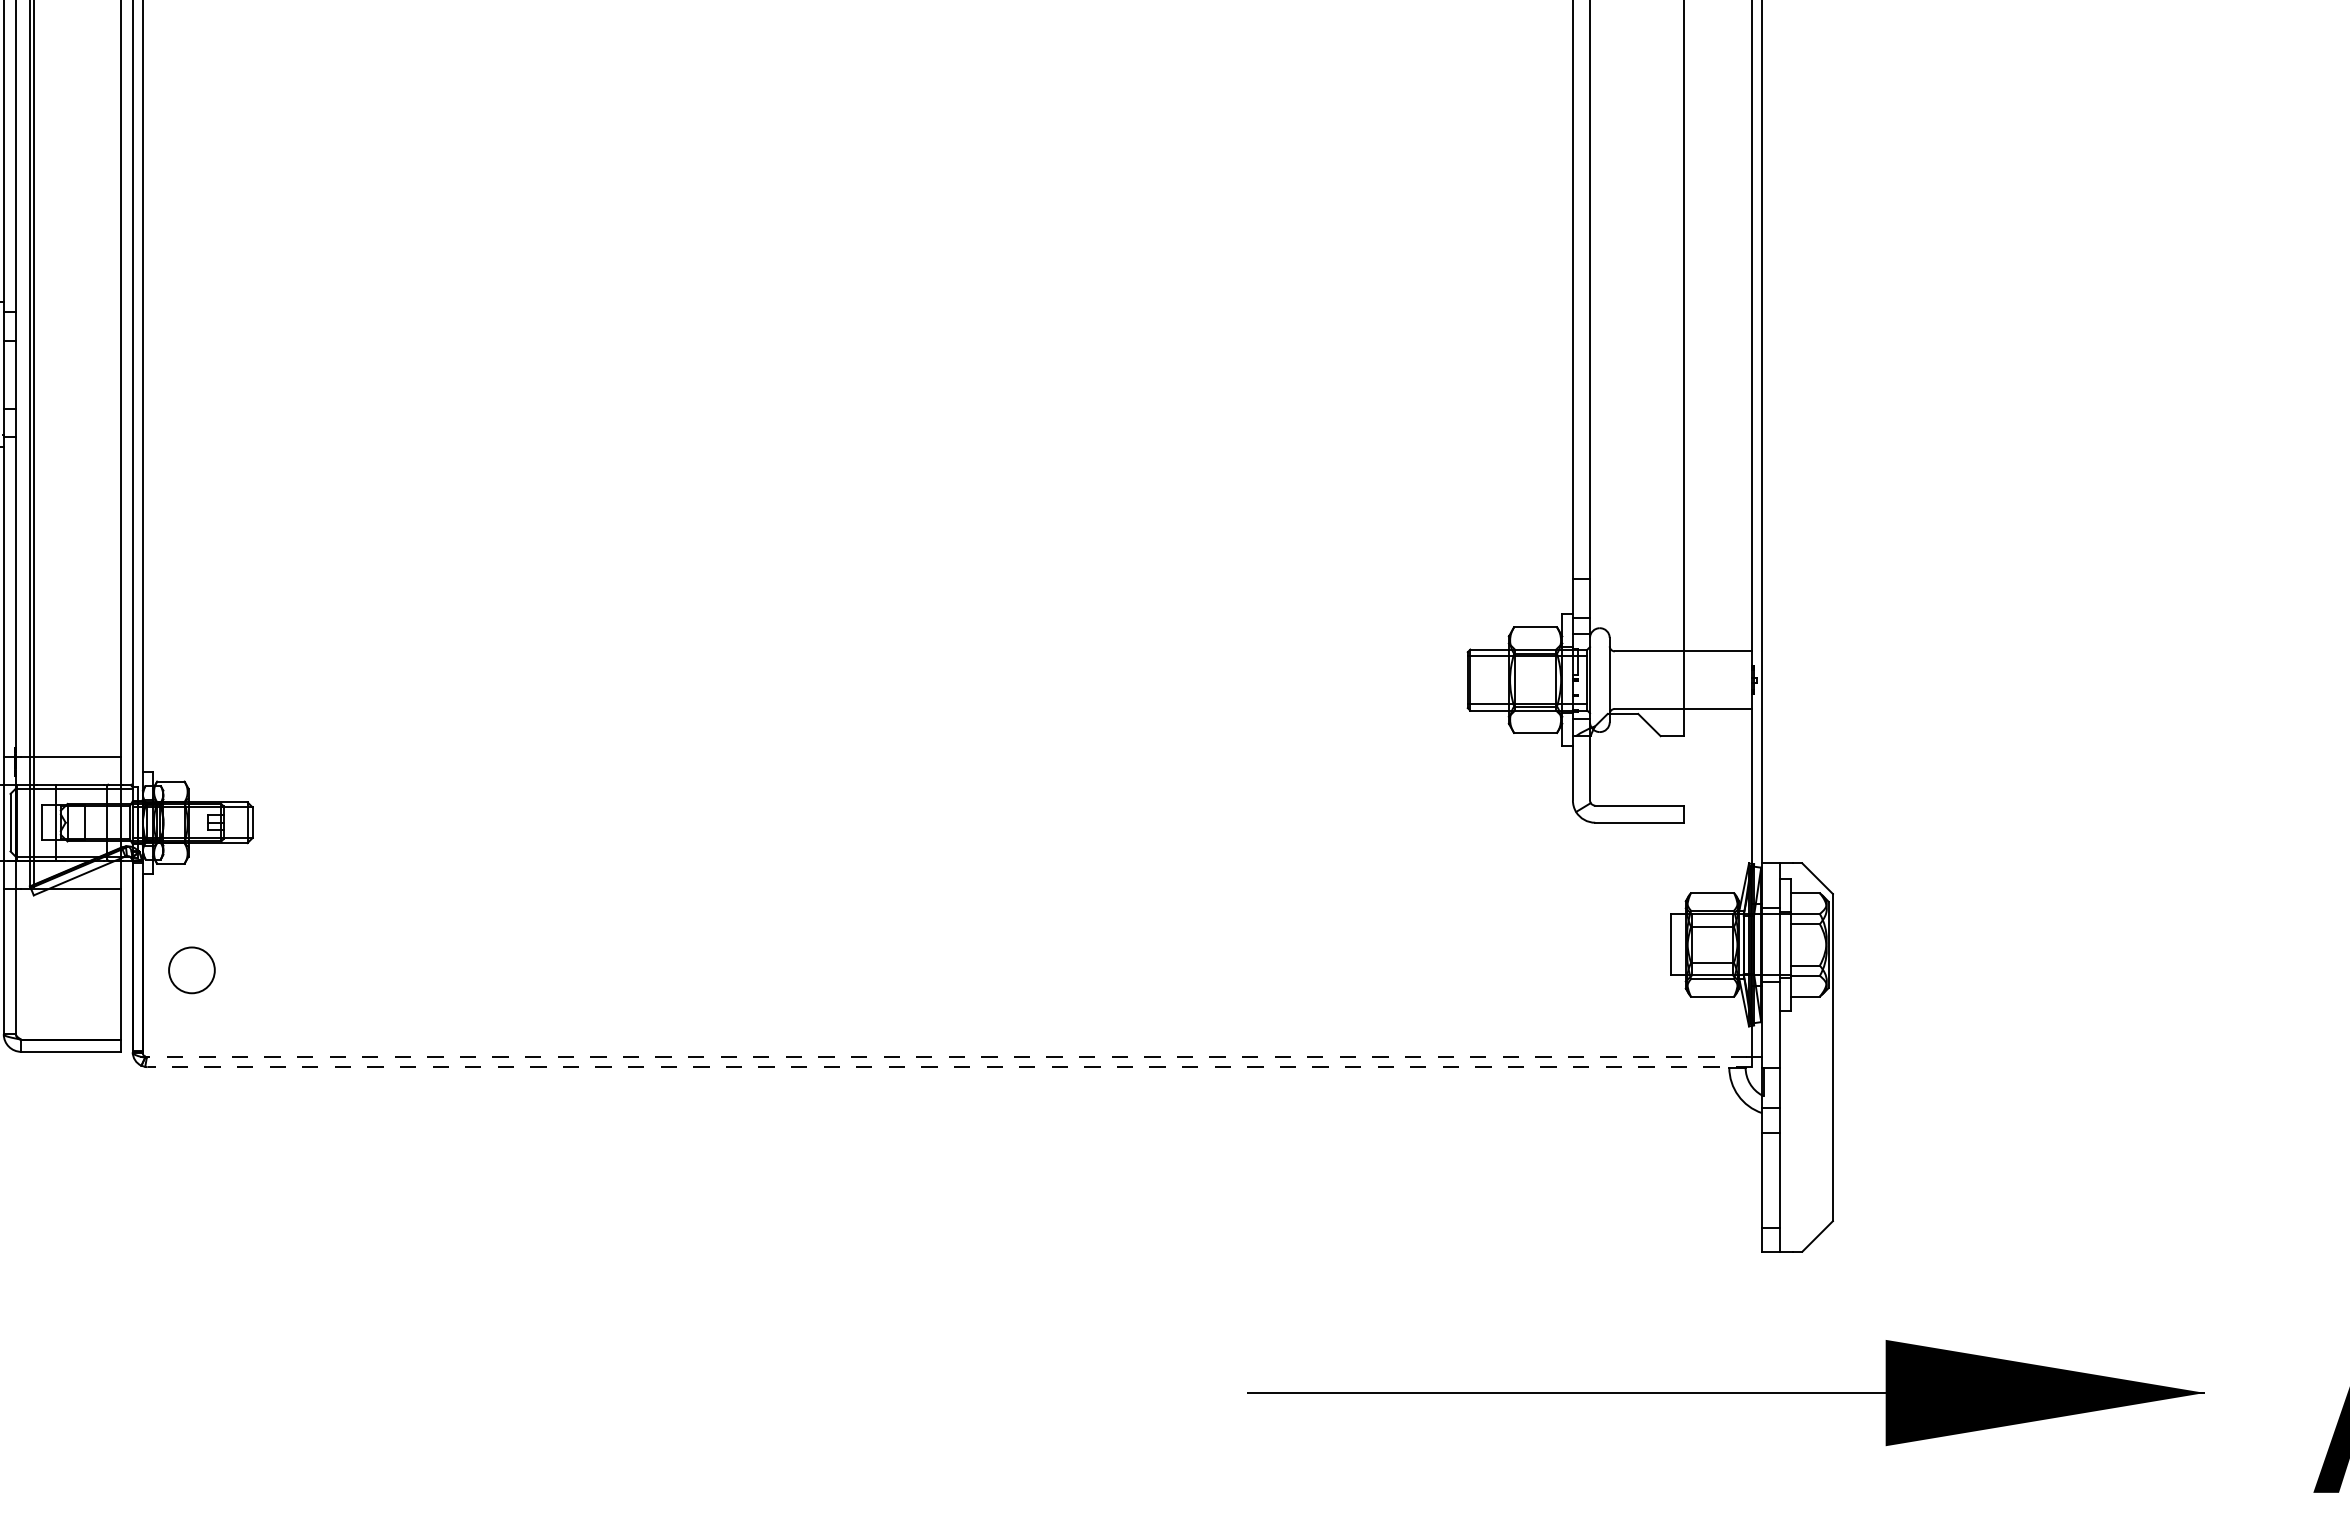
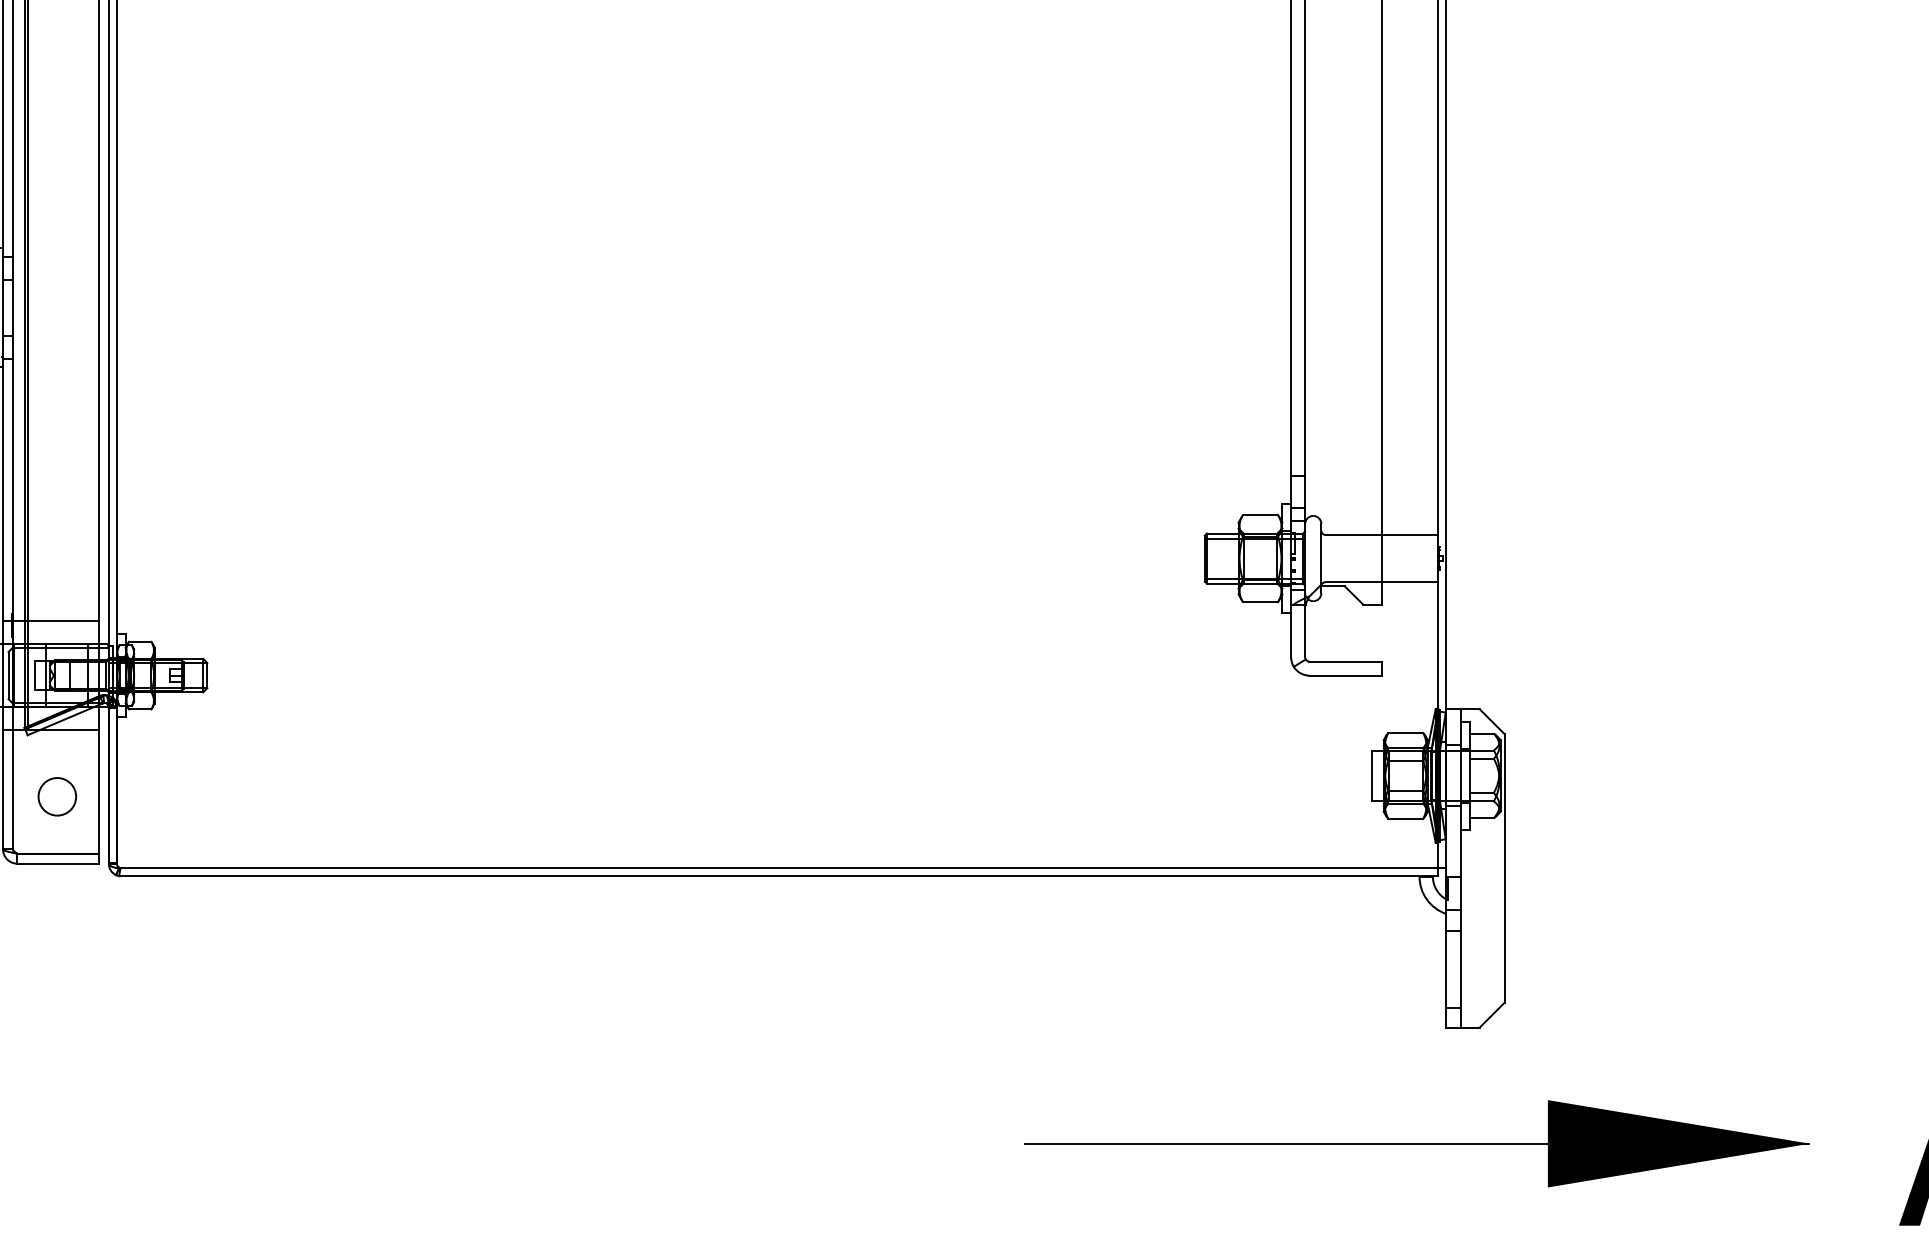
circle: (191, 970) -> (56, 796), moved
line: (947, 1057) -> (777, 868), dashed -> solid
line: (949, 1067) -> (779, 876), dashed -> solid

